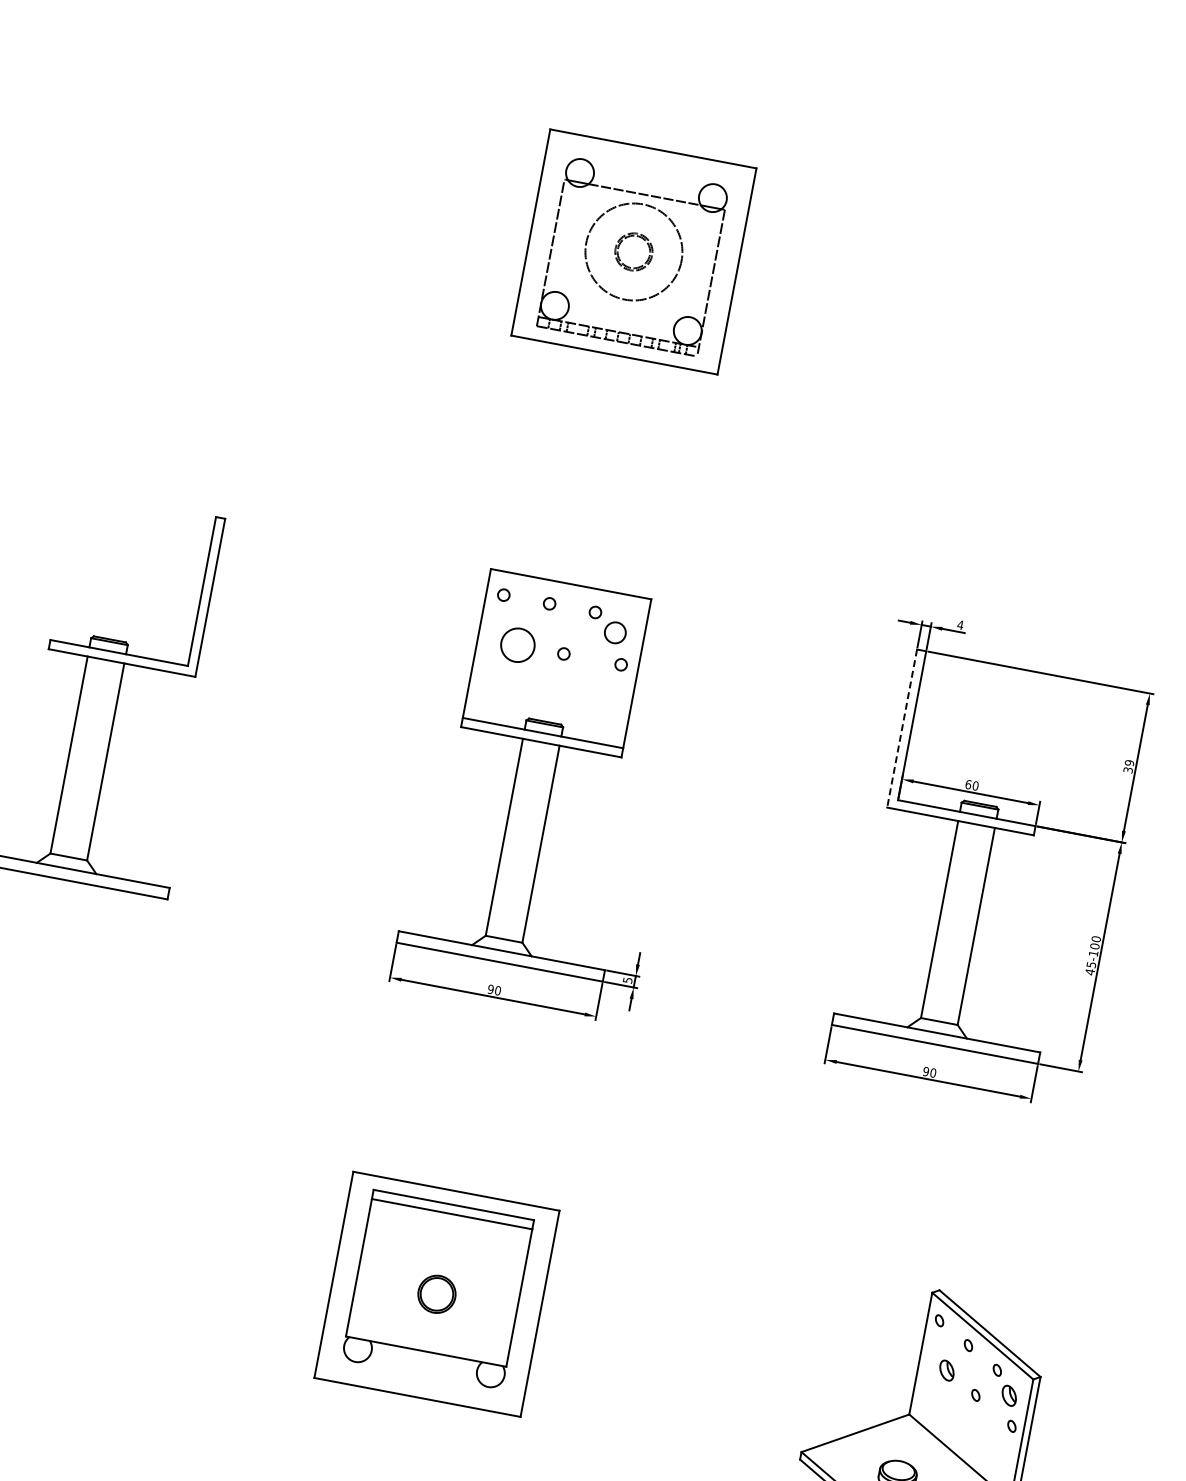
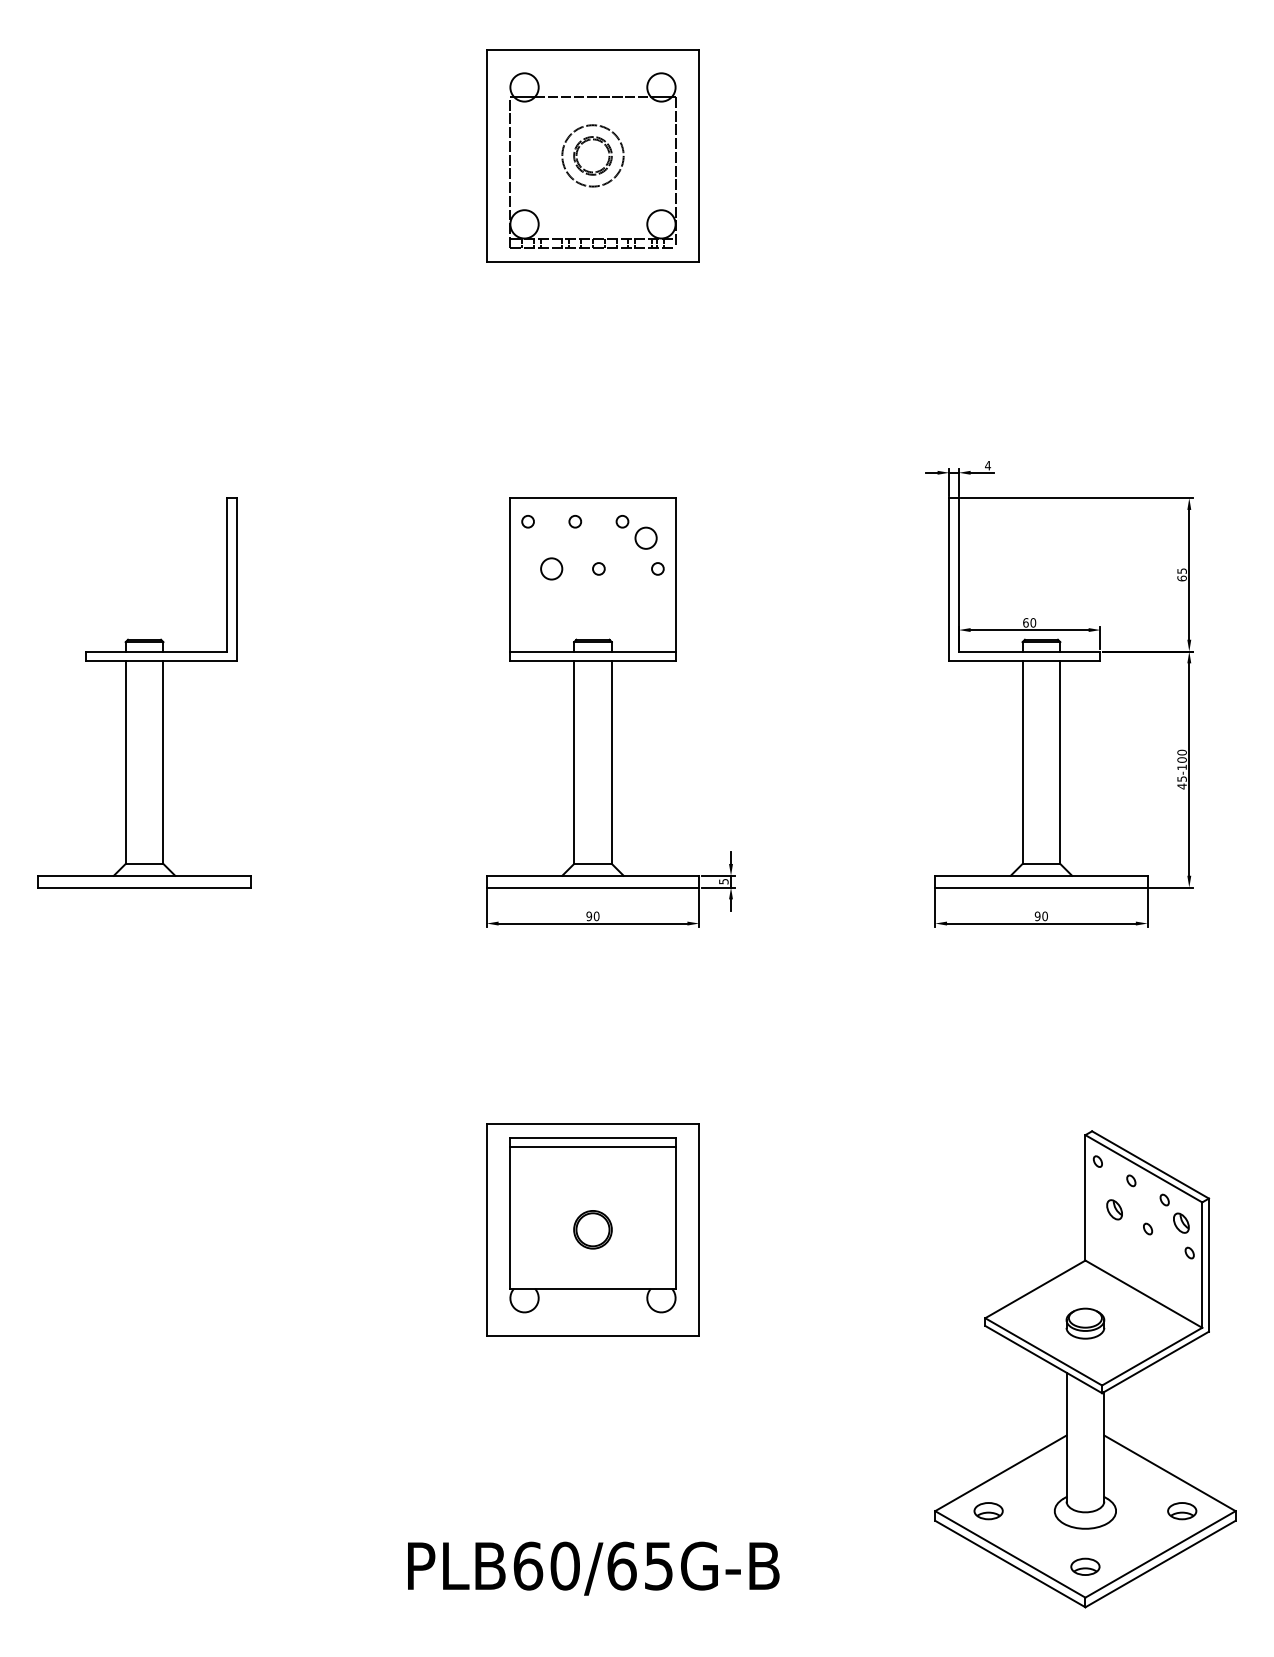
circle: (633, 251) -> (592, 155), size x0.62
circle: (517, 644) -> (551, 568), size x0.62
line: (902, 729) -> (949, 580), dashed -> solid
text: (1128, 766) -> (1181, 574), 39 -> 65

